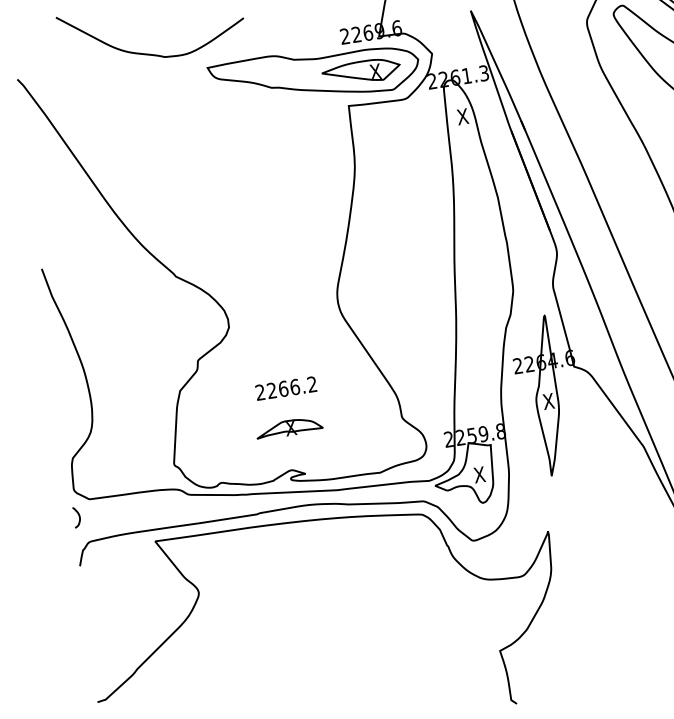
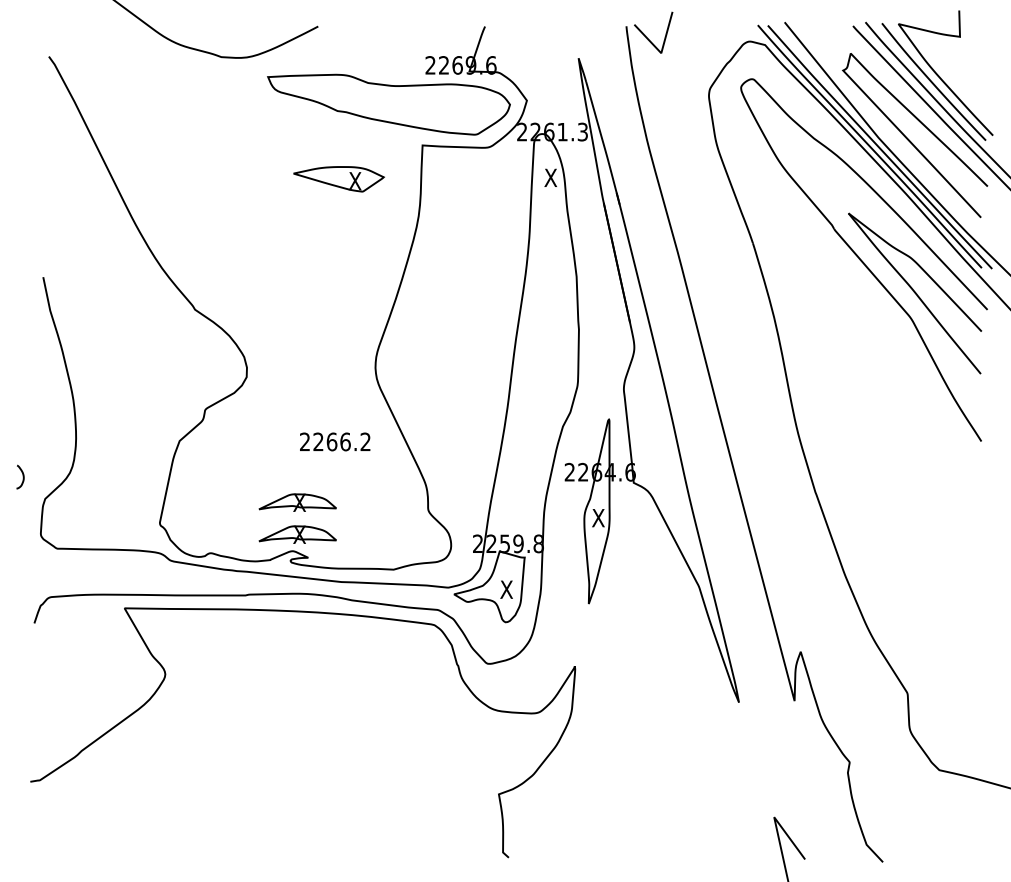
part: (361, 72) -> (338, 179), moved
text: (286, 388) -> (335, 441), moved
part: (293, 455) -> (297, 534), added
curve: (78, 516) -> (22, 476), moved

